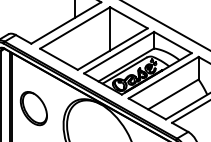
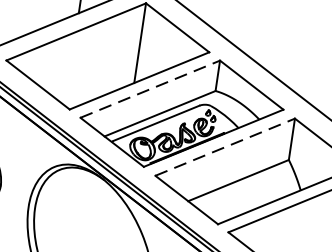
line: (119, 52) -> (150, 88), solid -> dashed
line: (163, 77) -> (224, 146), solid -> dashed

